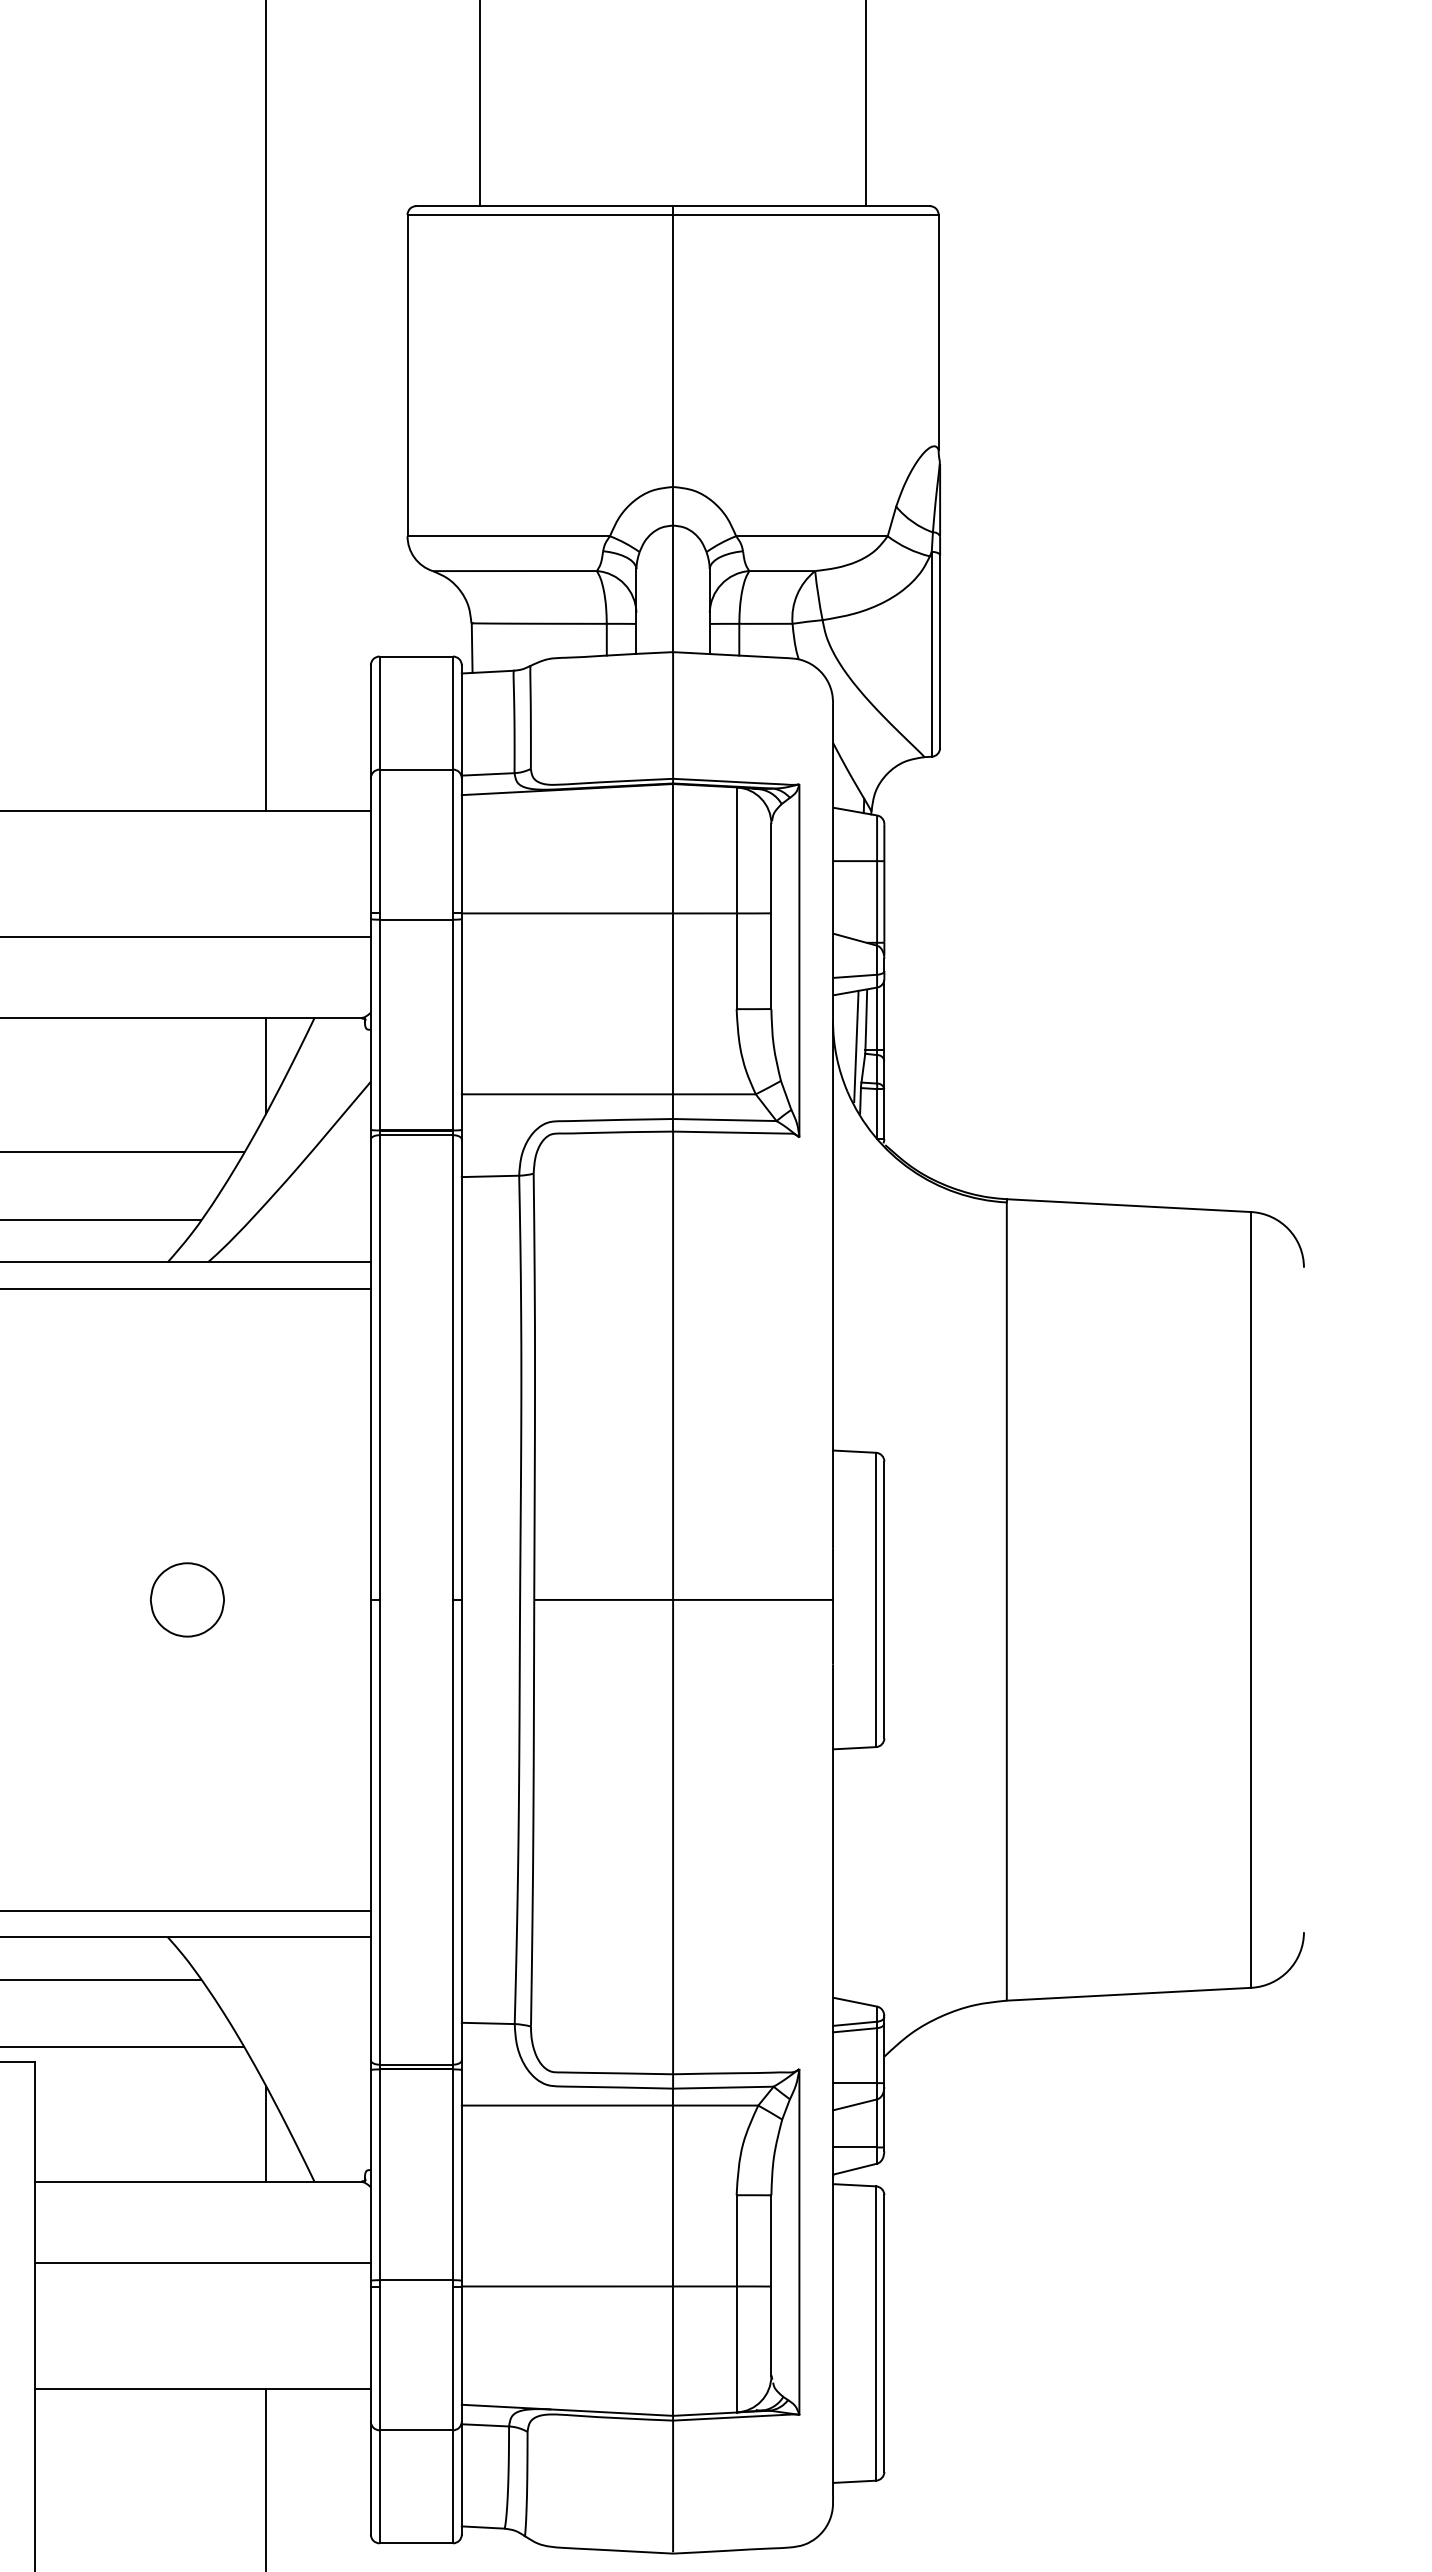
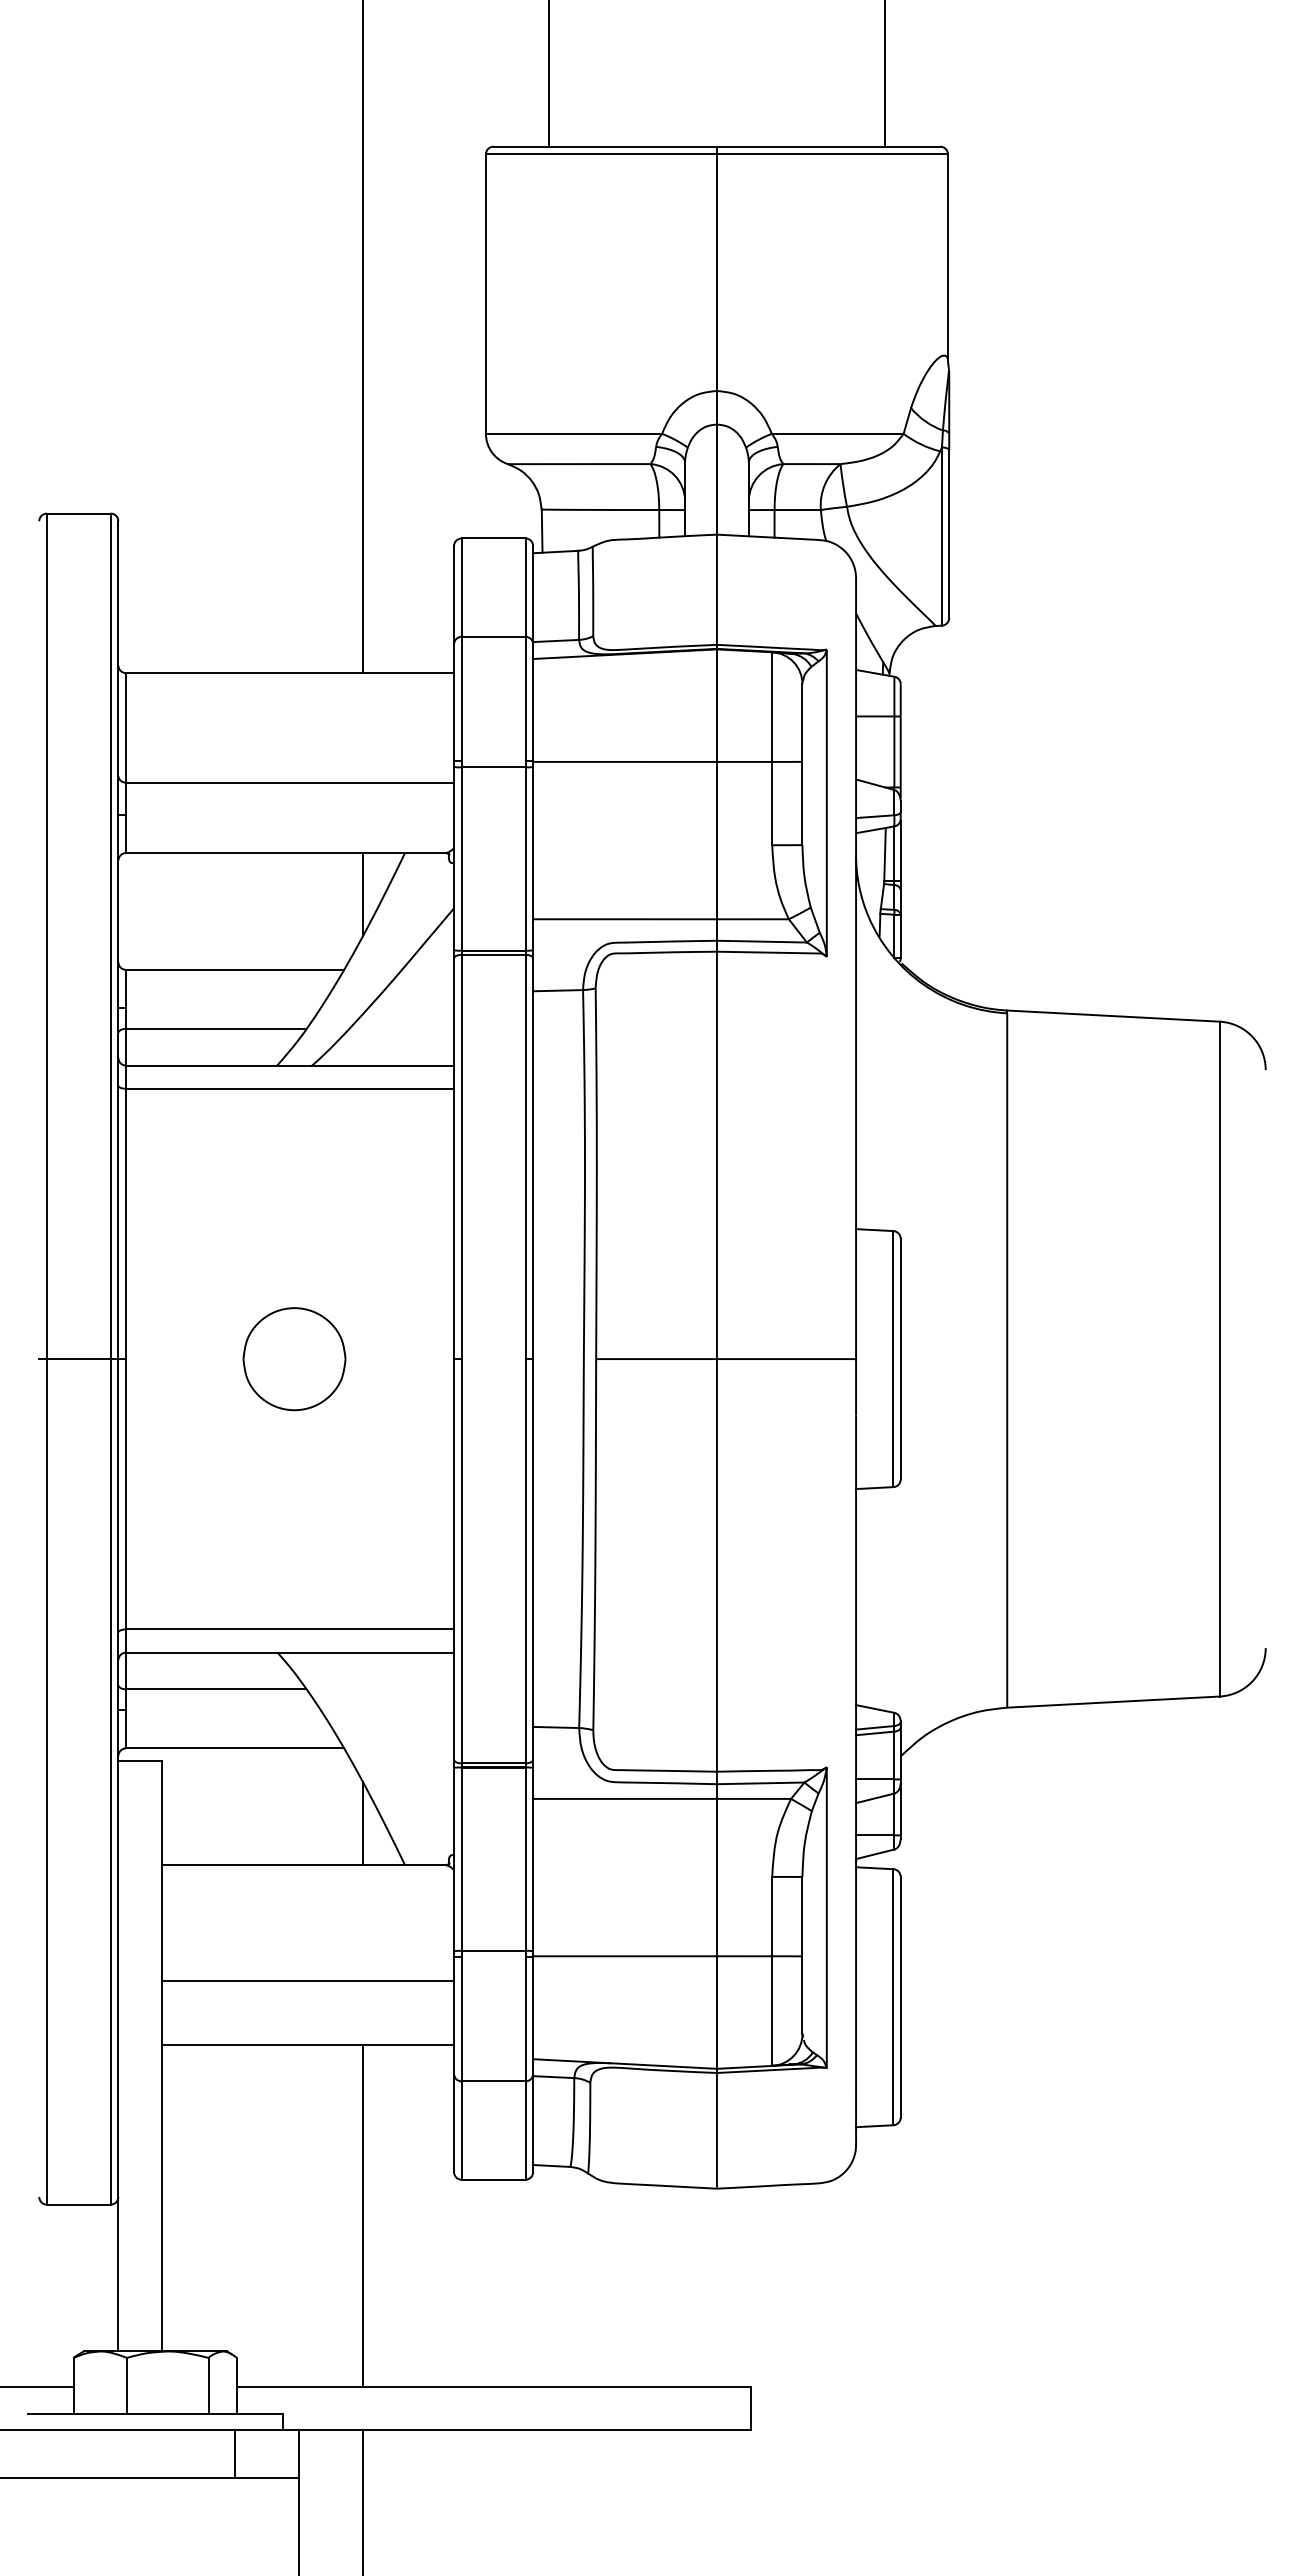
line: (856, 1046) -> (876, 877), removed
part: (187, 1599) -> (294, 1358), size x1.6
line: (202, 2262) -> (307, 1980), moved

